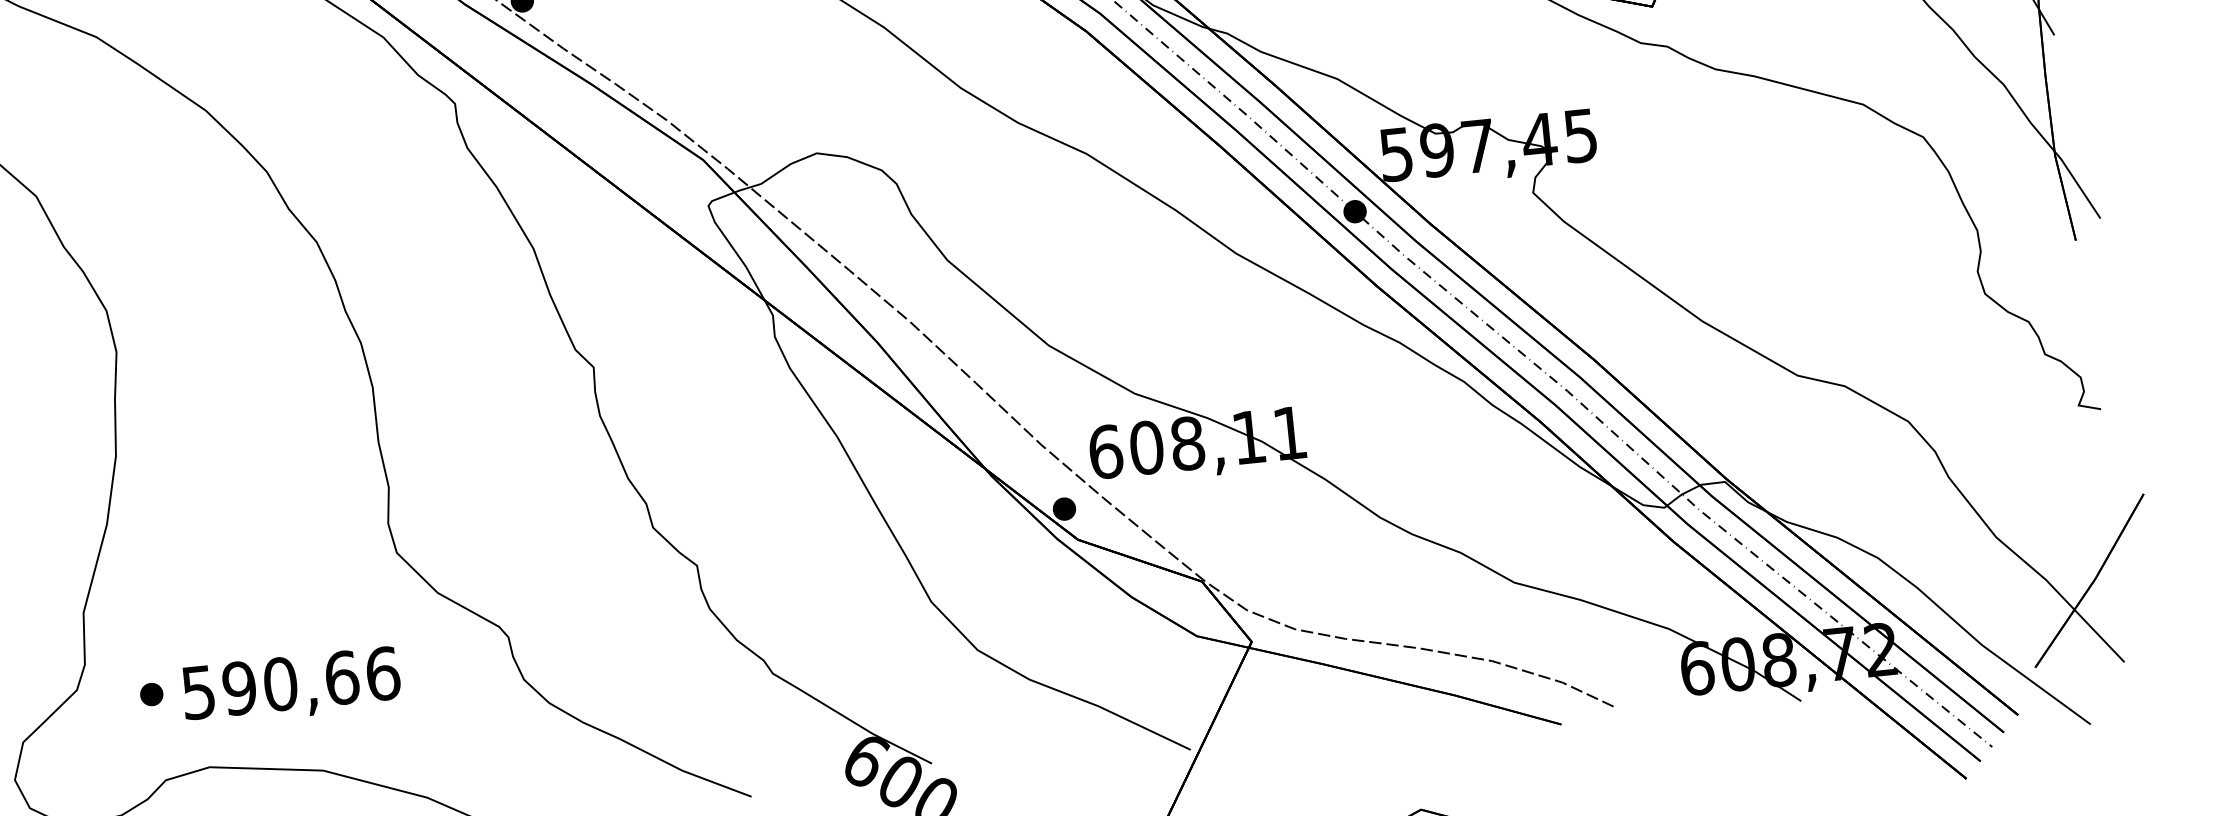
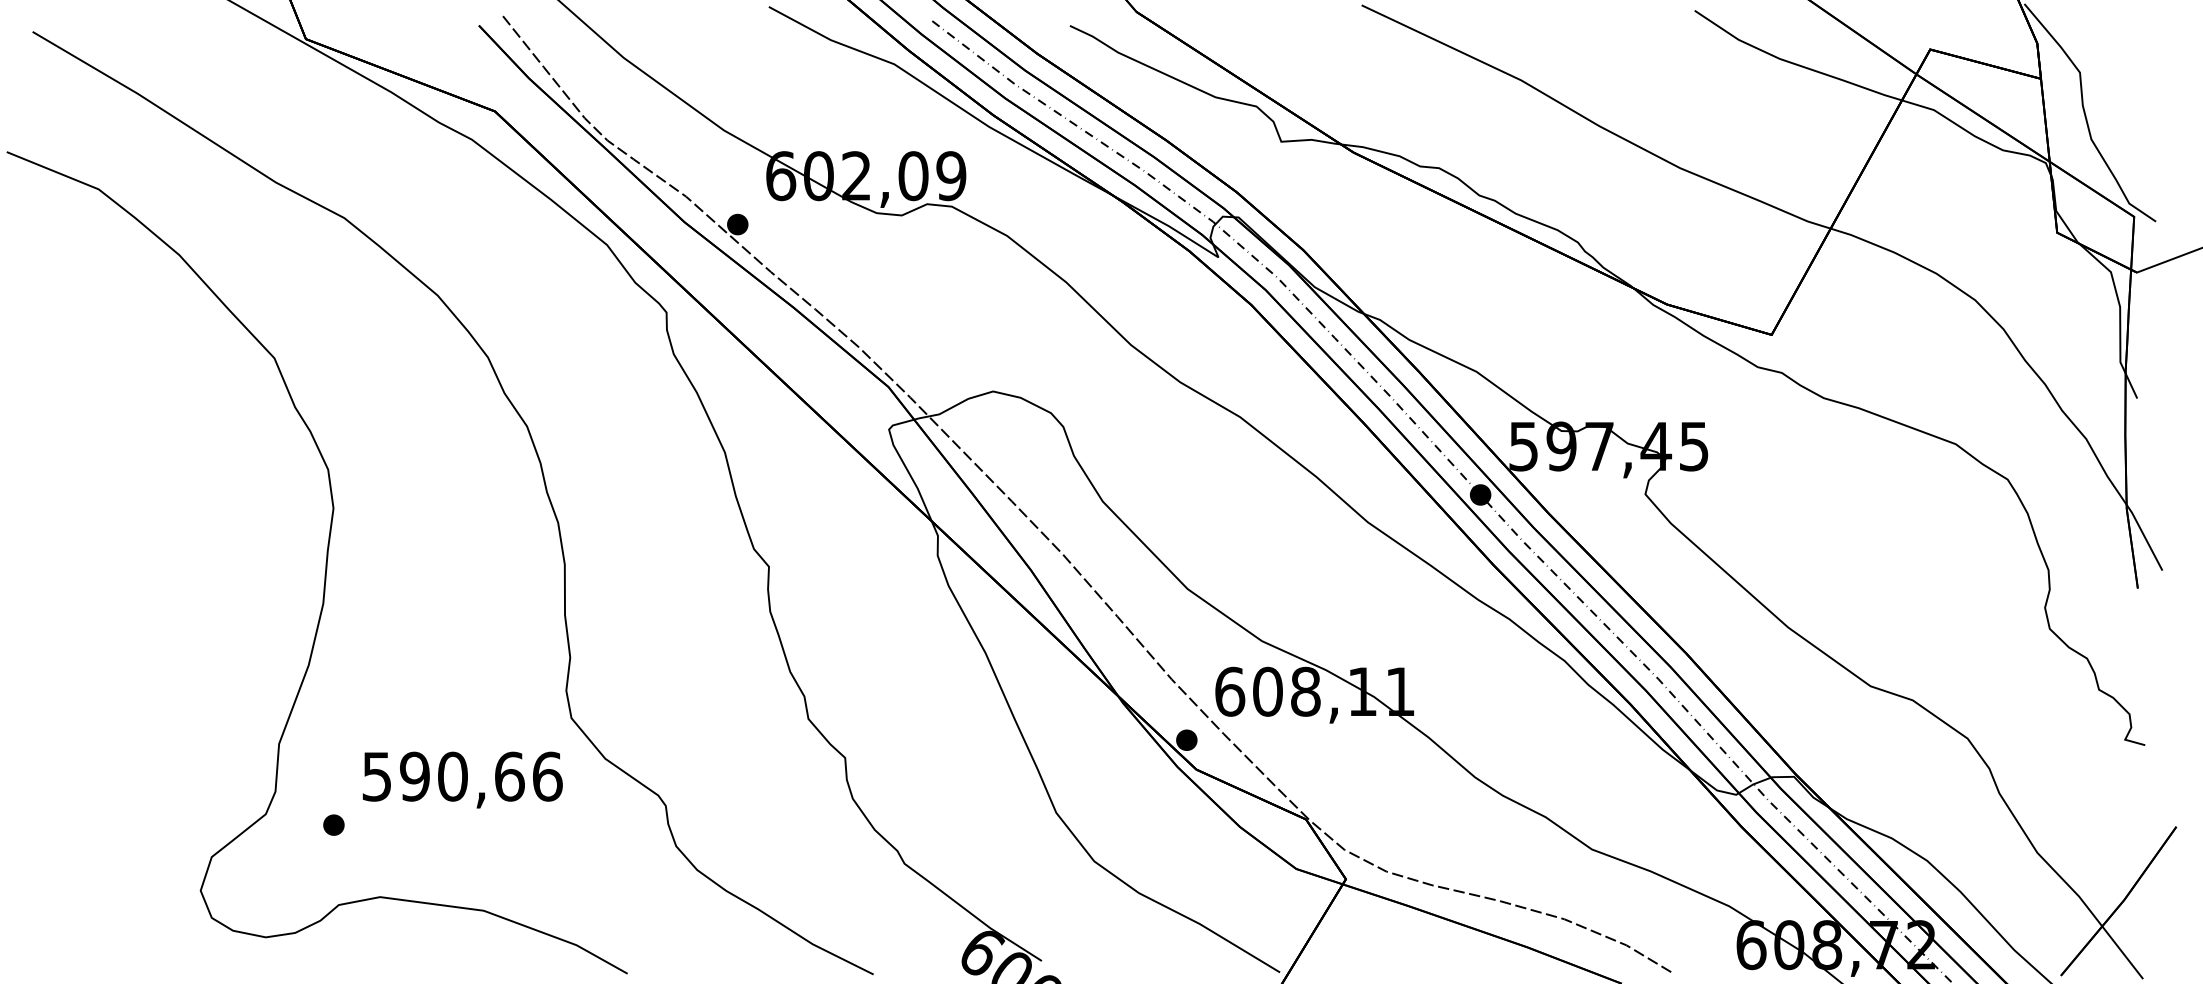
text: (291, 686) -> (462, 779), moved

